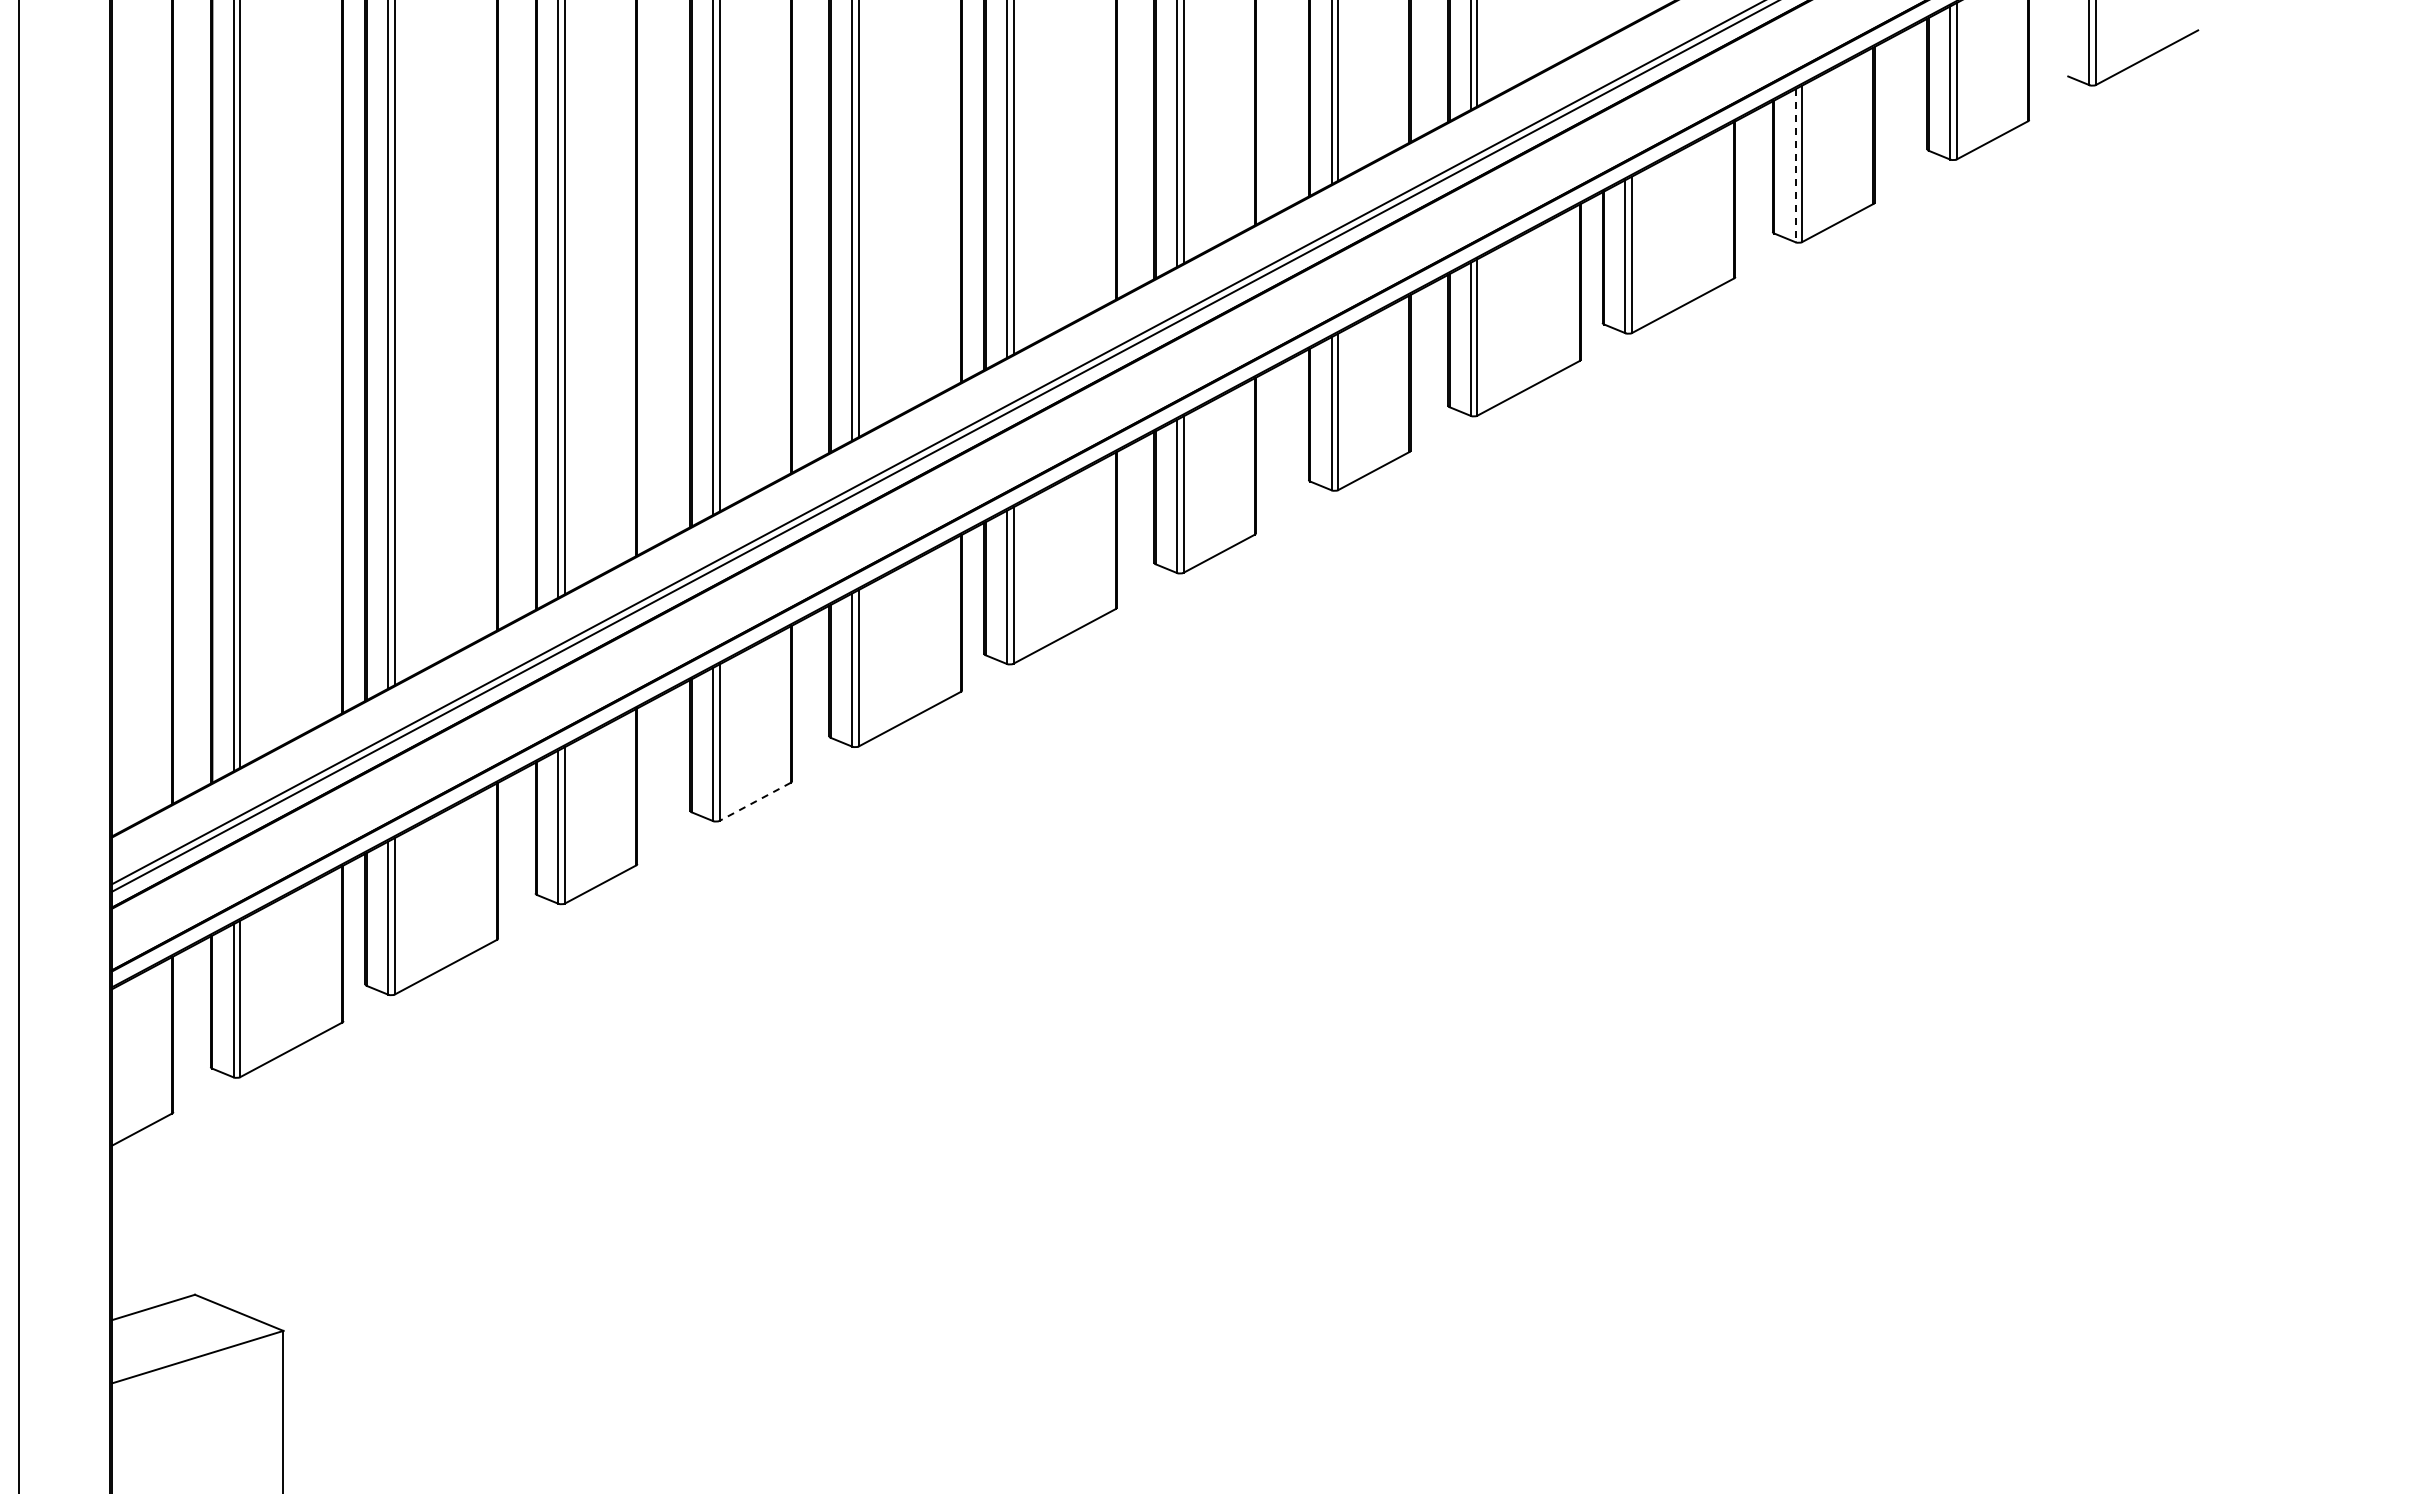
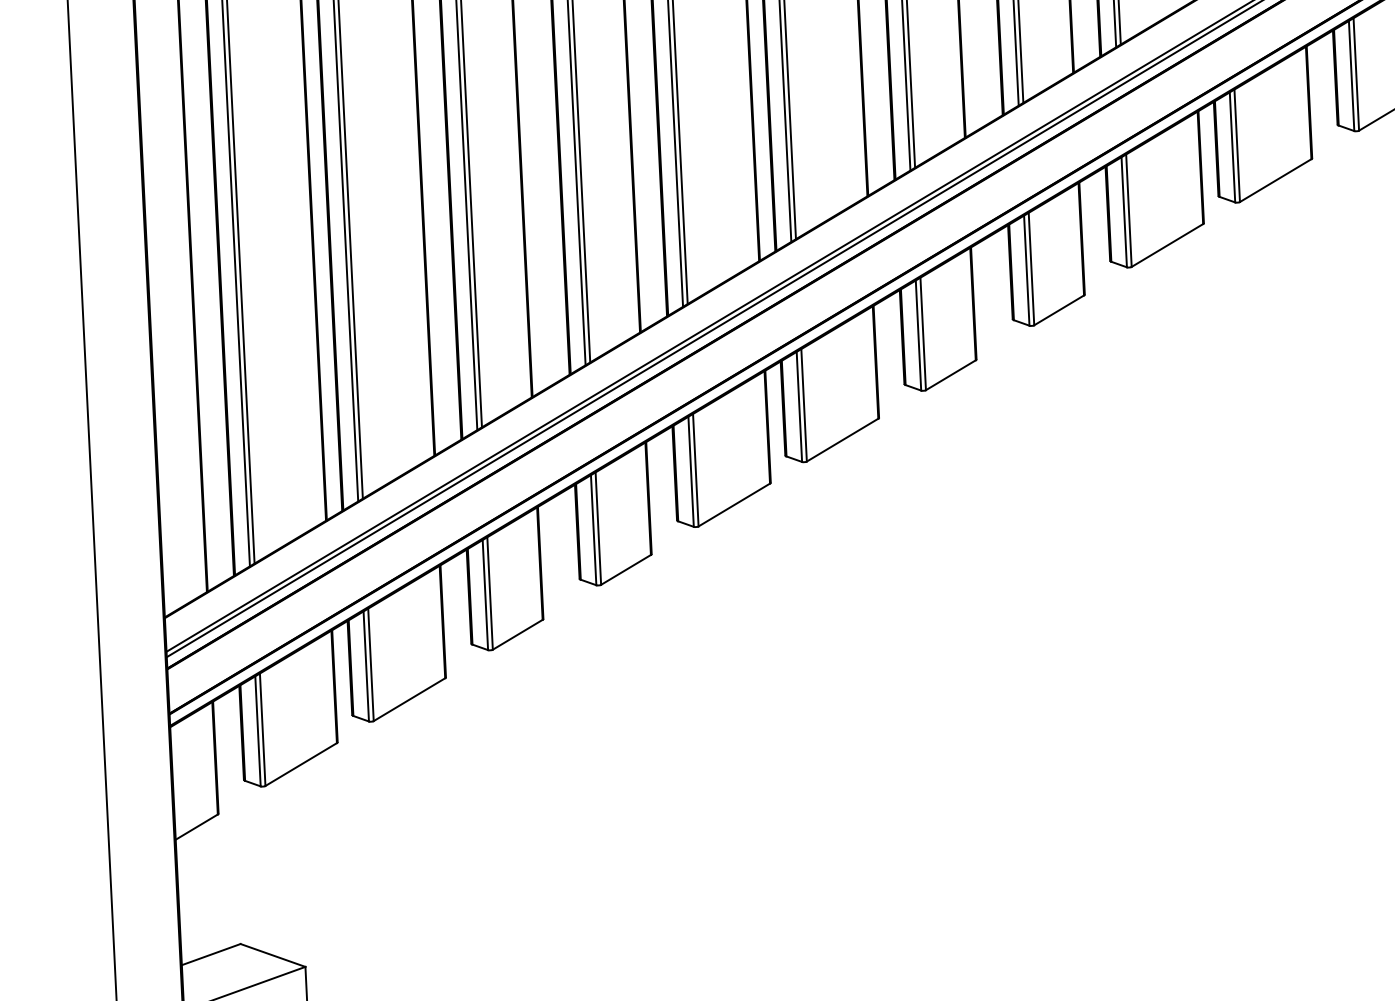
line: (1795, 165) -> (1351, 75), dashed -> solid
line: (754, 802) -> (625, 570), dashed -> solid

